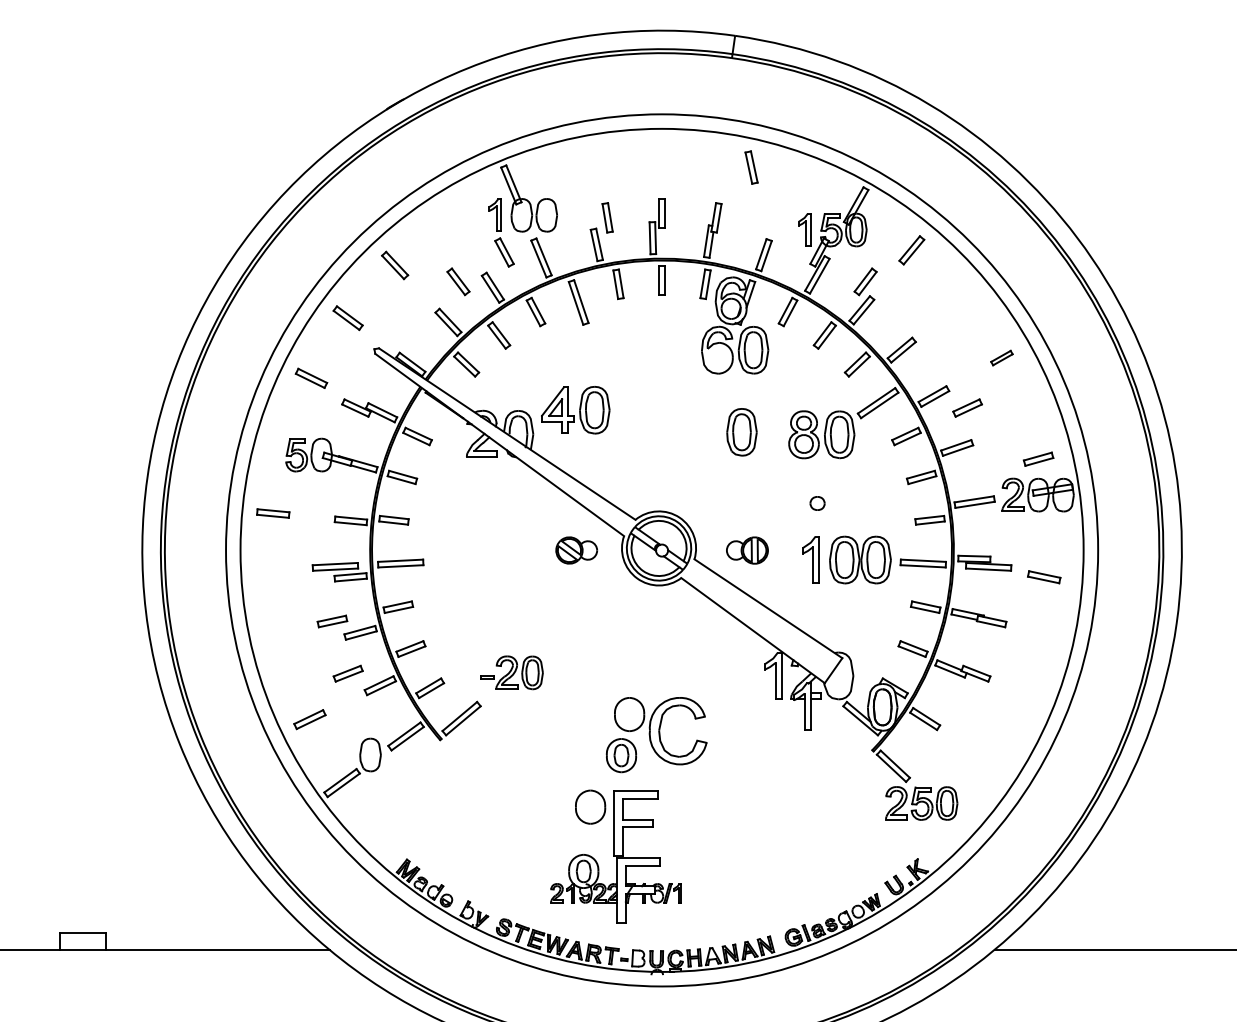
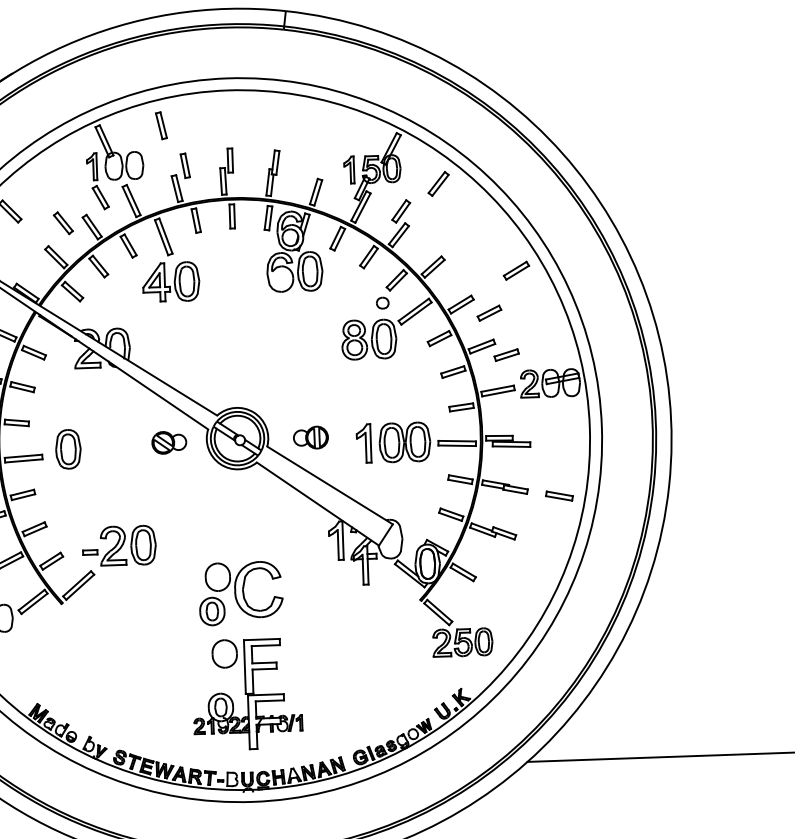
part: (751, 167) -> (161, 125), moved
part: (1001, 357) -> (516, 270), size x1.43
part: (575, 410) -> (171, 282), moved
part: (741, 432) -> (68, 449), moved
part: (1038, 458) -> (506, 354), moved
part: (817, 503) -> (382, 303), moved
part: (1044, 577) -> (559, 496), moved
part: (511, 672) -> (118, 545), size x1.43
part: (615, 856) -> (246, 694), moved

